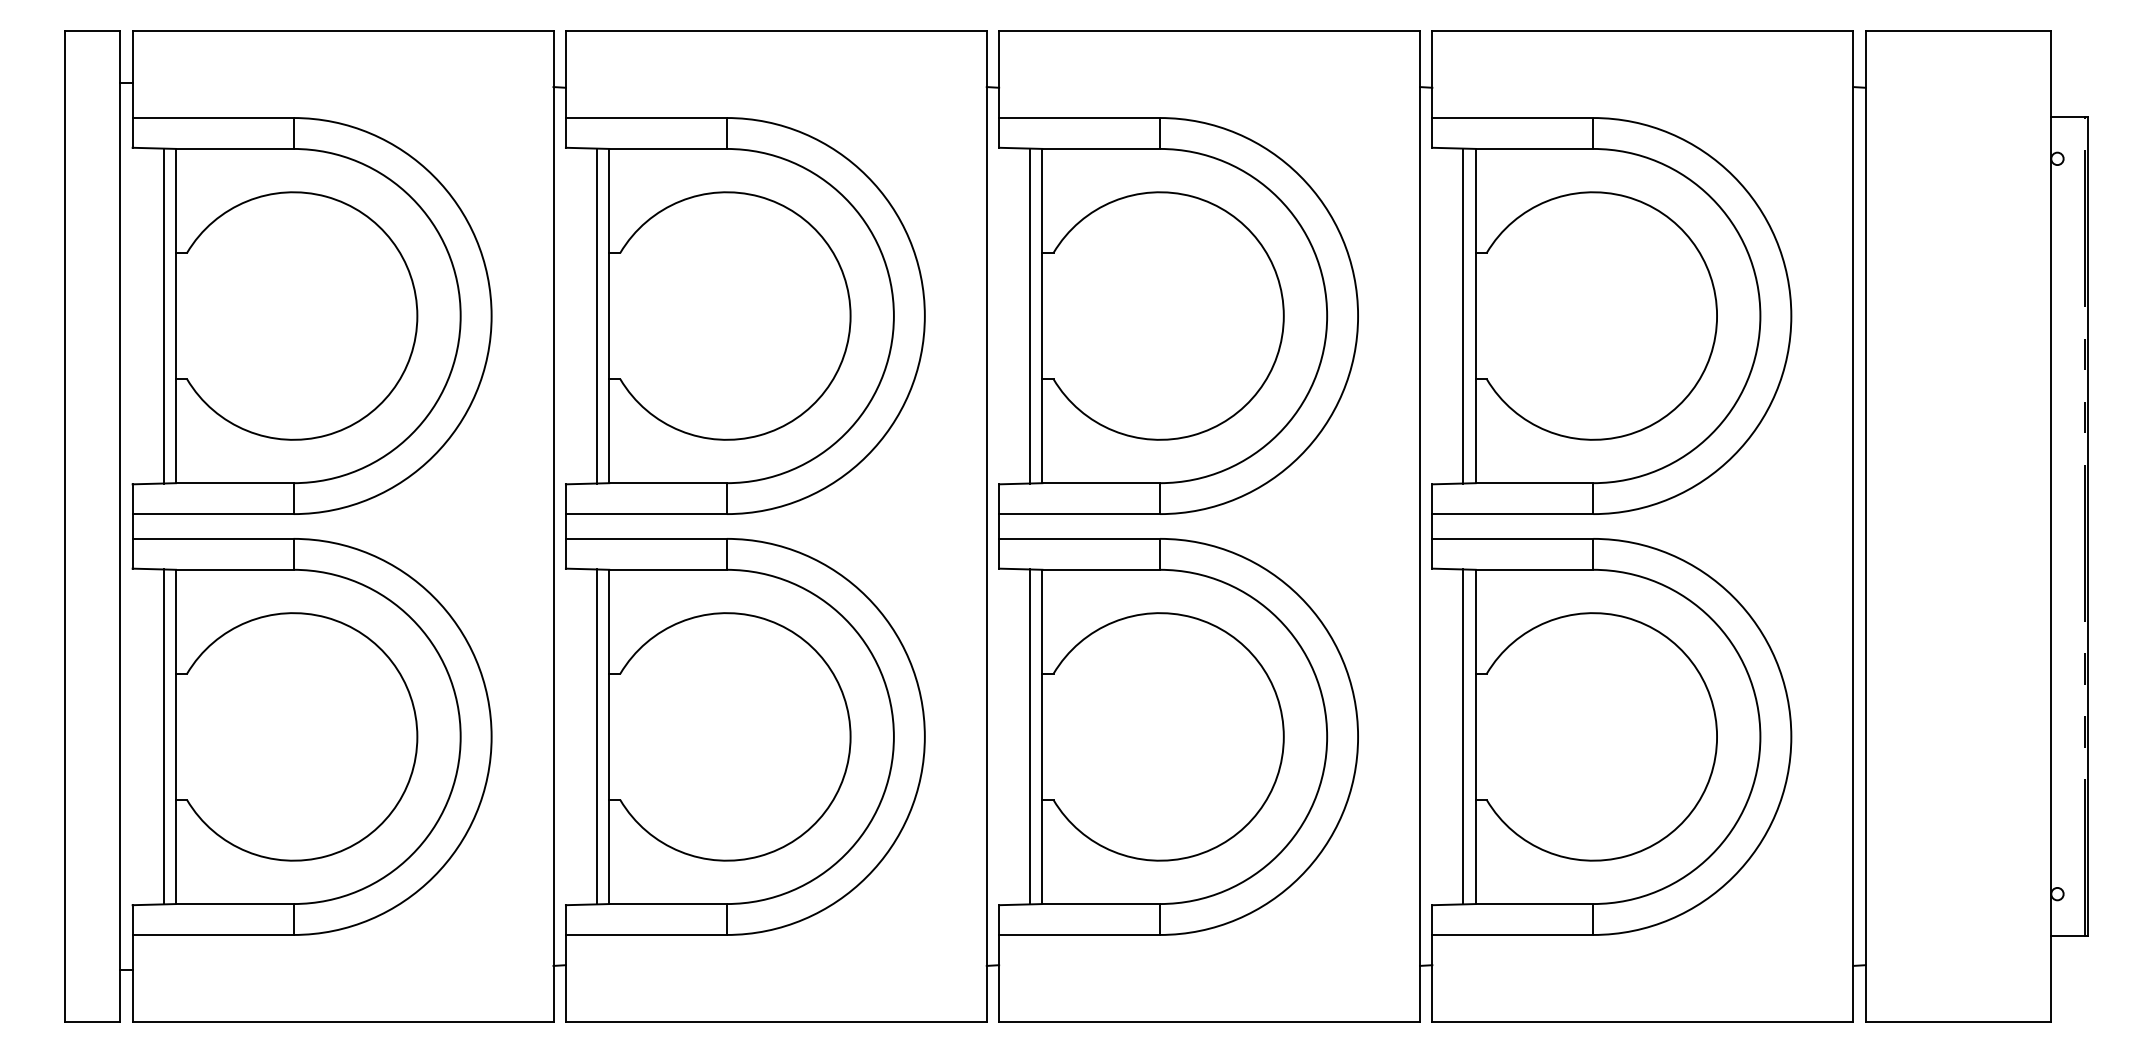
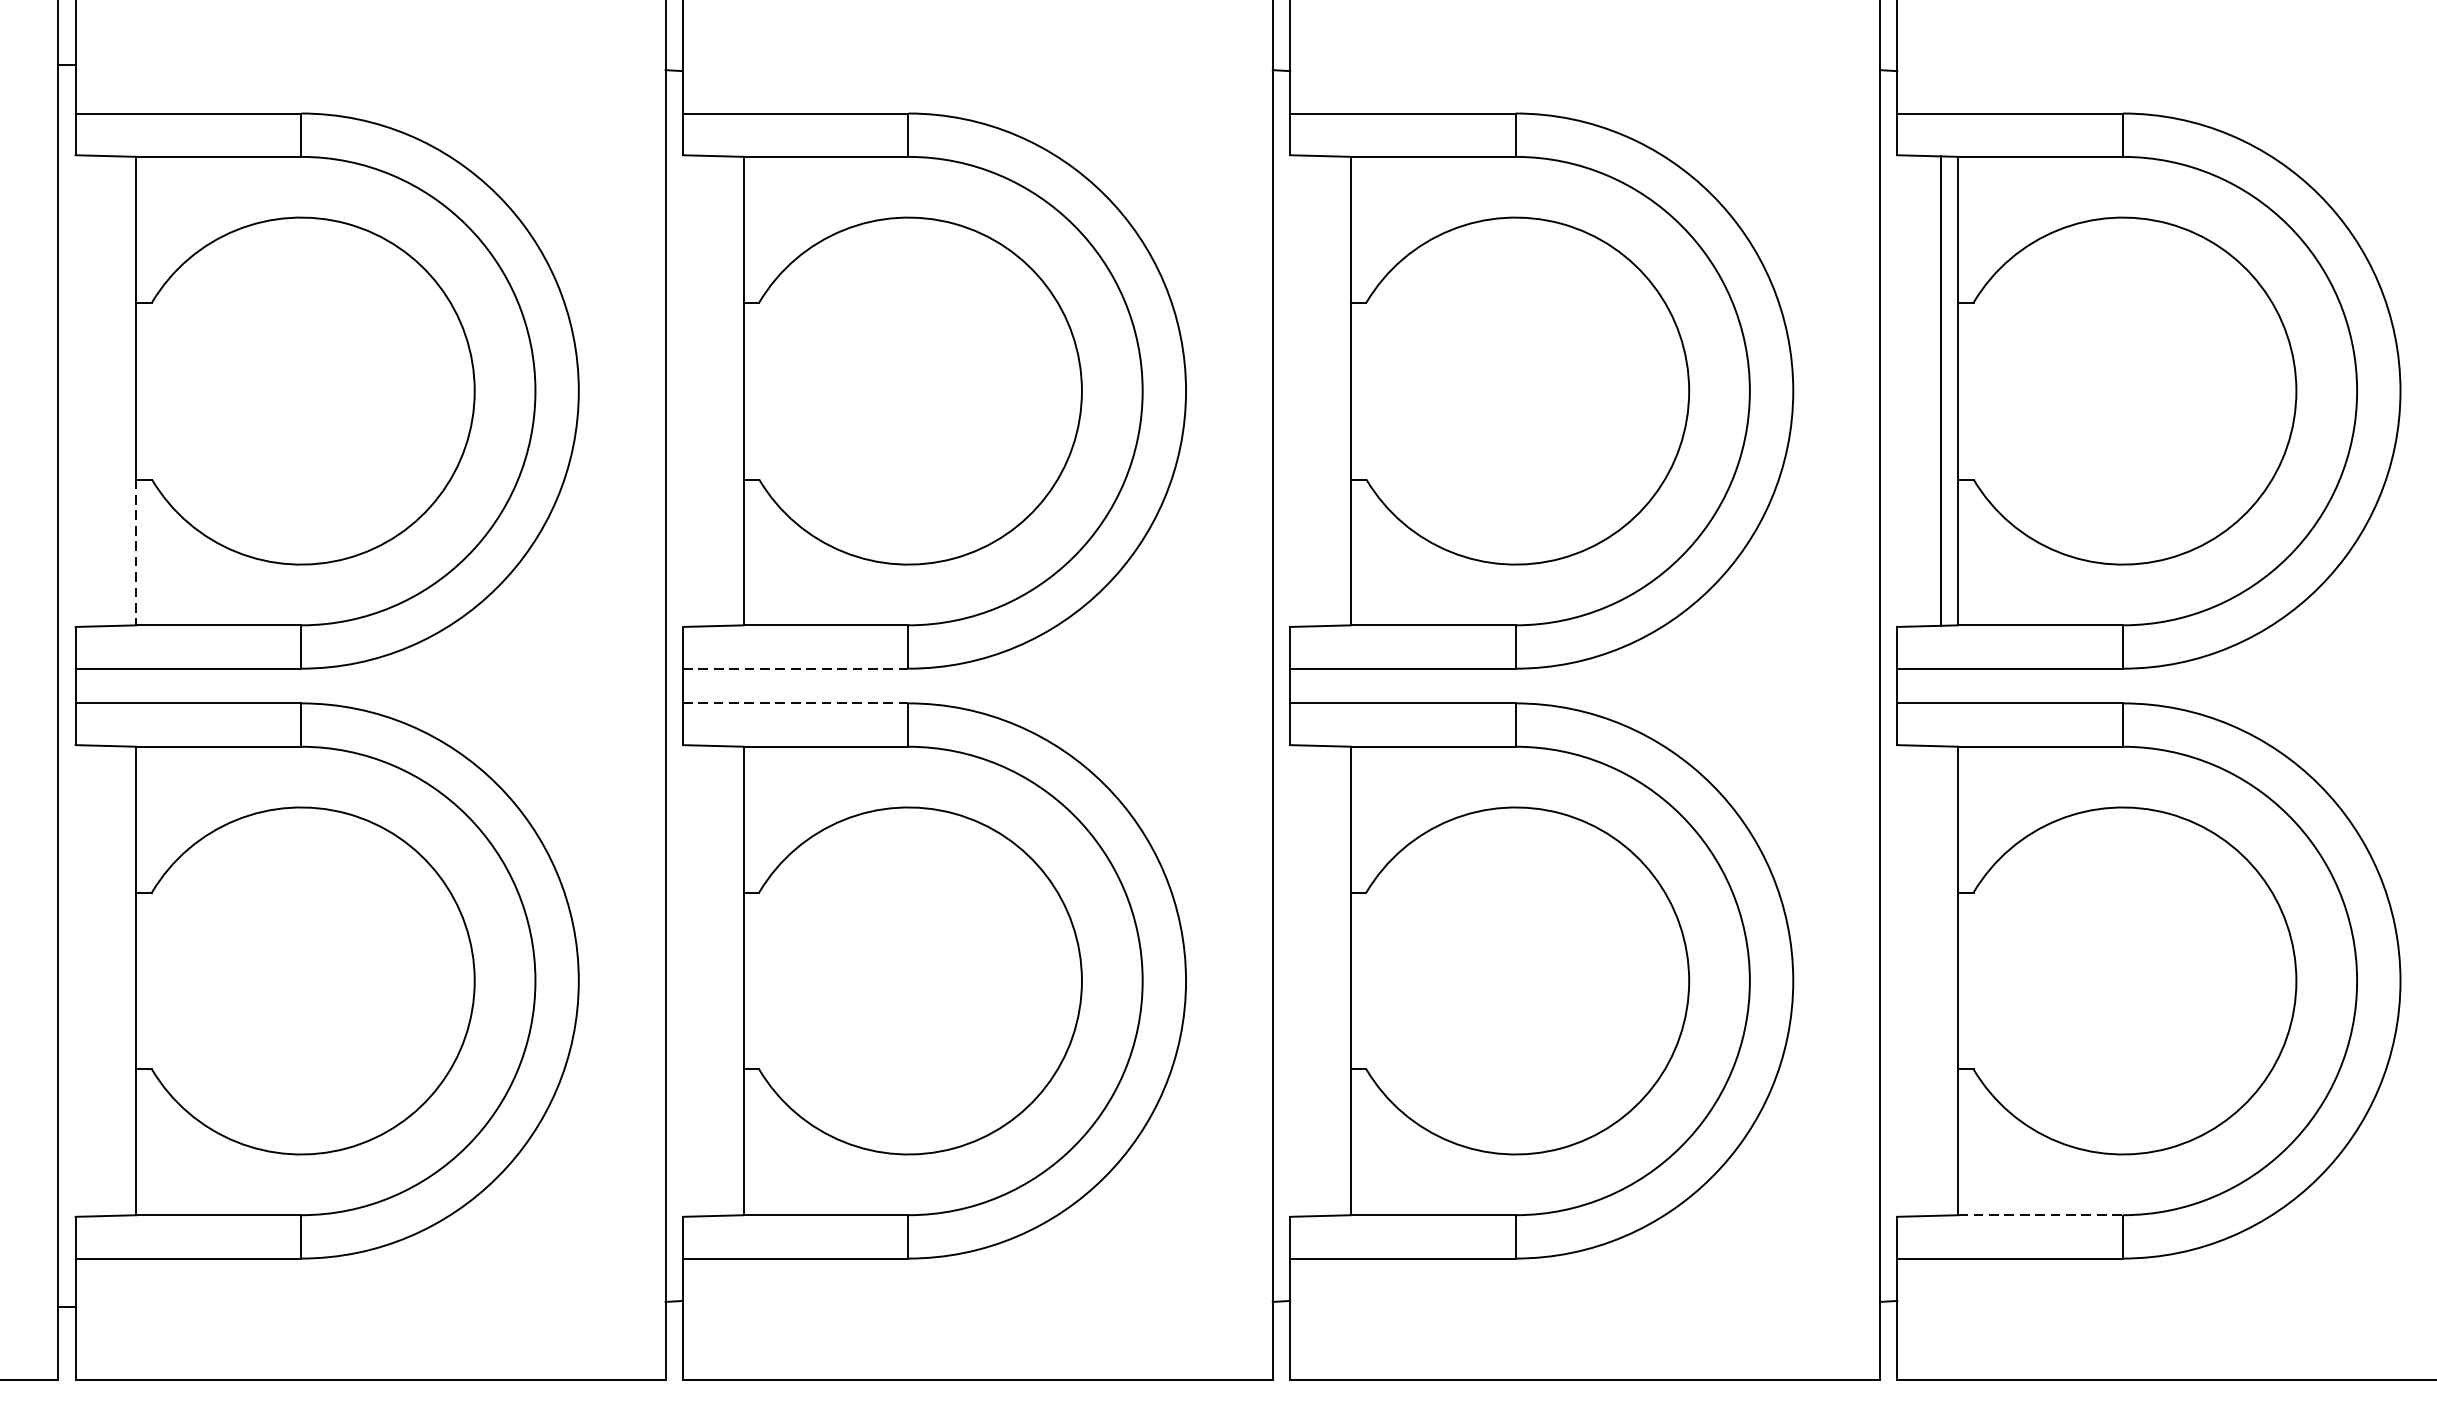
line: (163, 315) -> (118, 390), removed
line: (596, 315) -> (725, 390), removed
line: (1030, 315) -> (1334, 390), removed
line: (175, 431) -> (135, 552), solid -> dashed
line: (646, 514) -> (795, 669), solid -> dashed
line: (645, 538) -> (794, 702), solid -> dashed
line: (163, 736) -> (118, 980), removed
line: (596, 736) -> (725, 980), removed
line: (1030, 736) -> (1334, 980), removed
line: (1463, 736) -> (1940, 980), removed
line: (1534, 904) -> (2040, 1215), solid -> dashed

